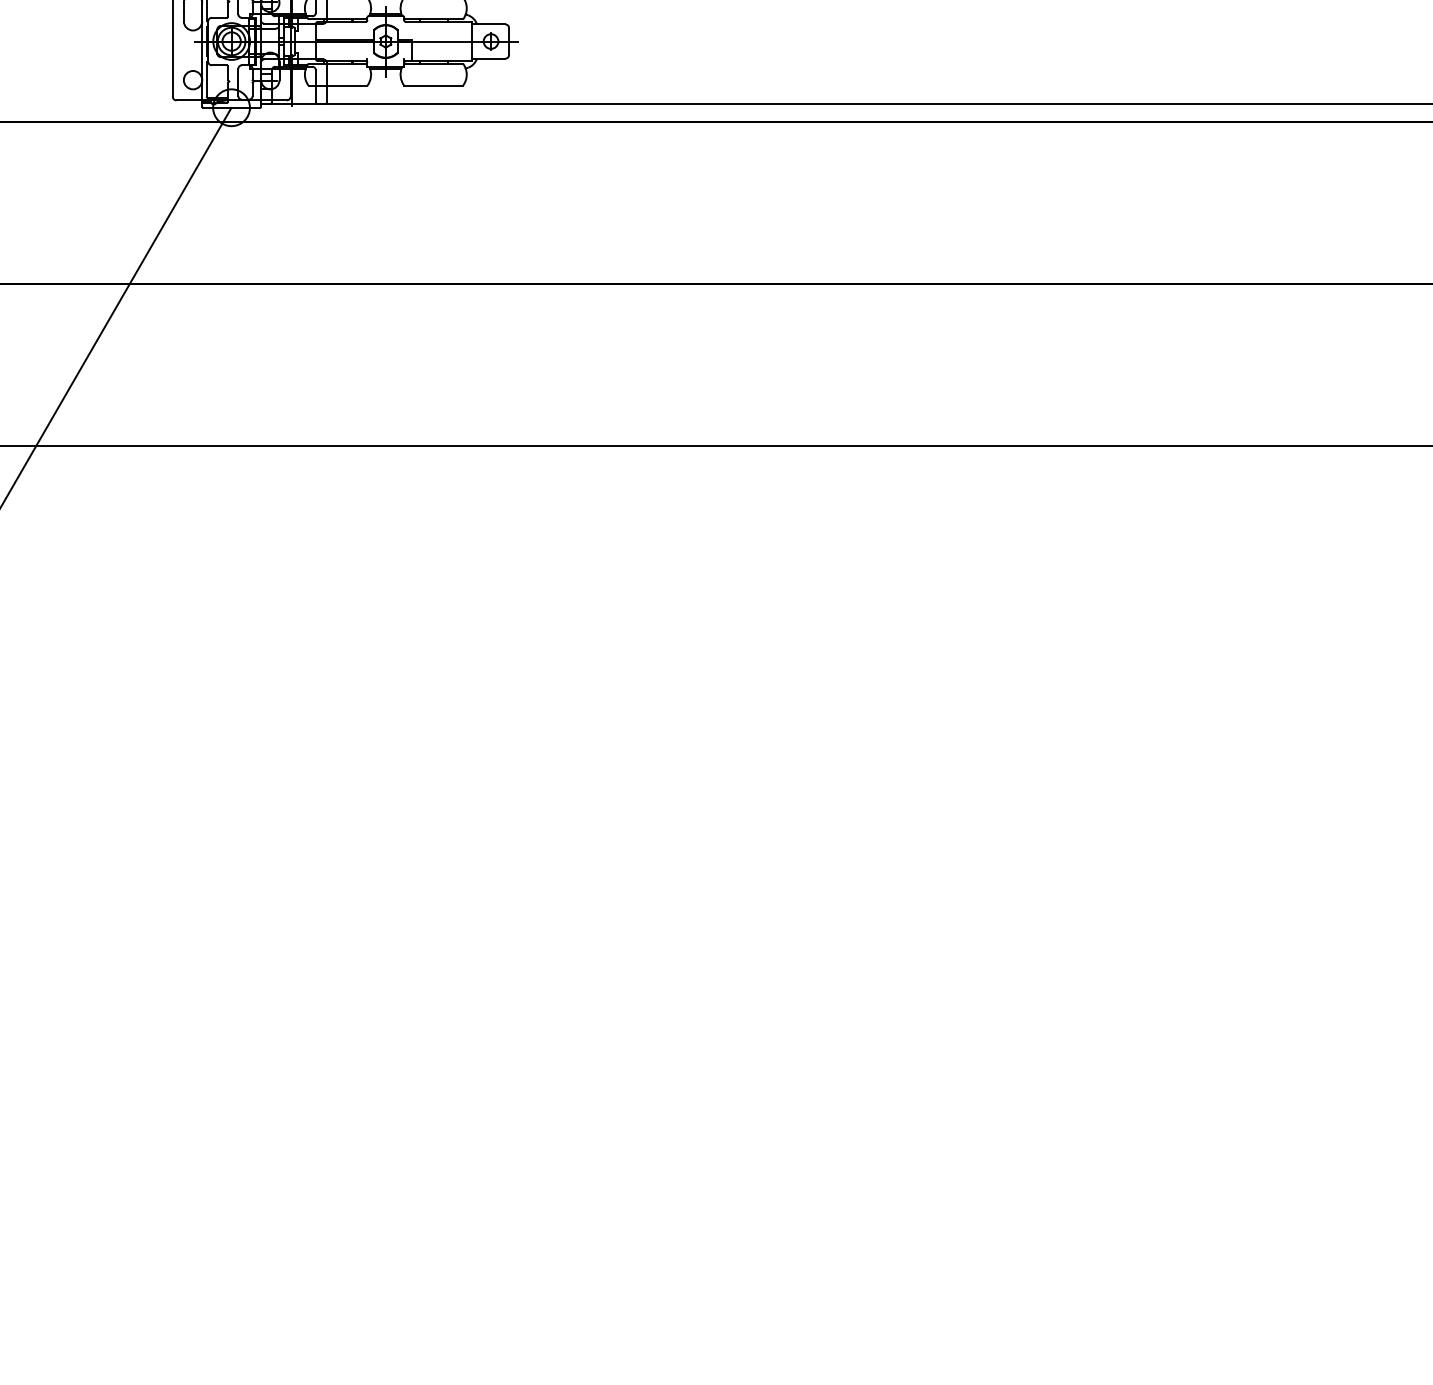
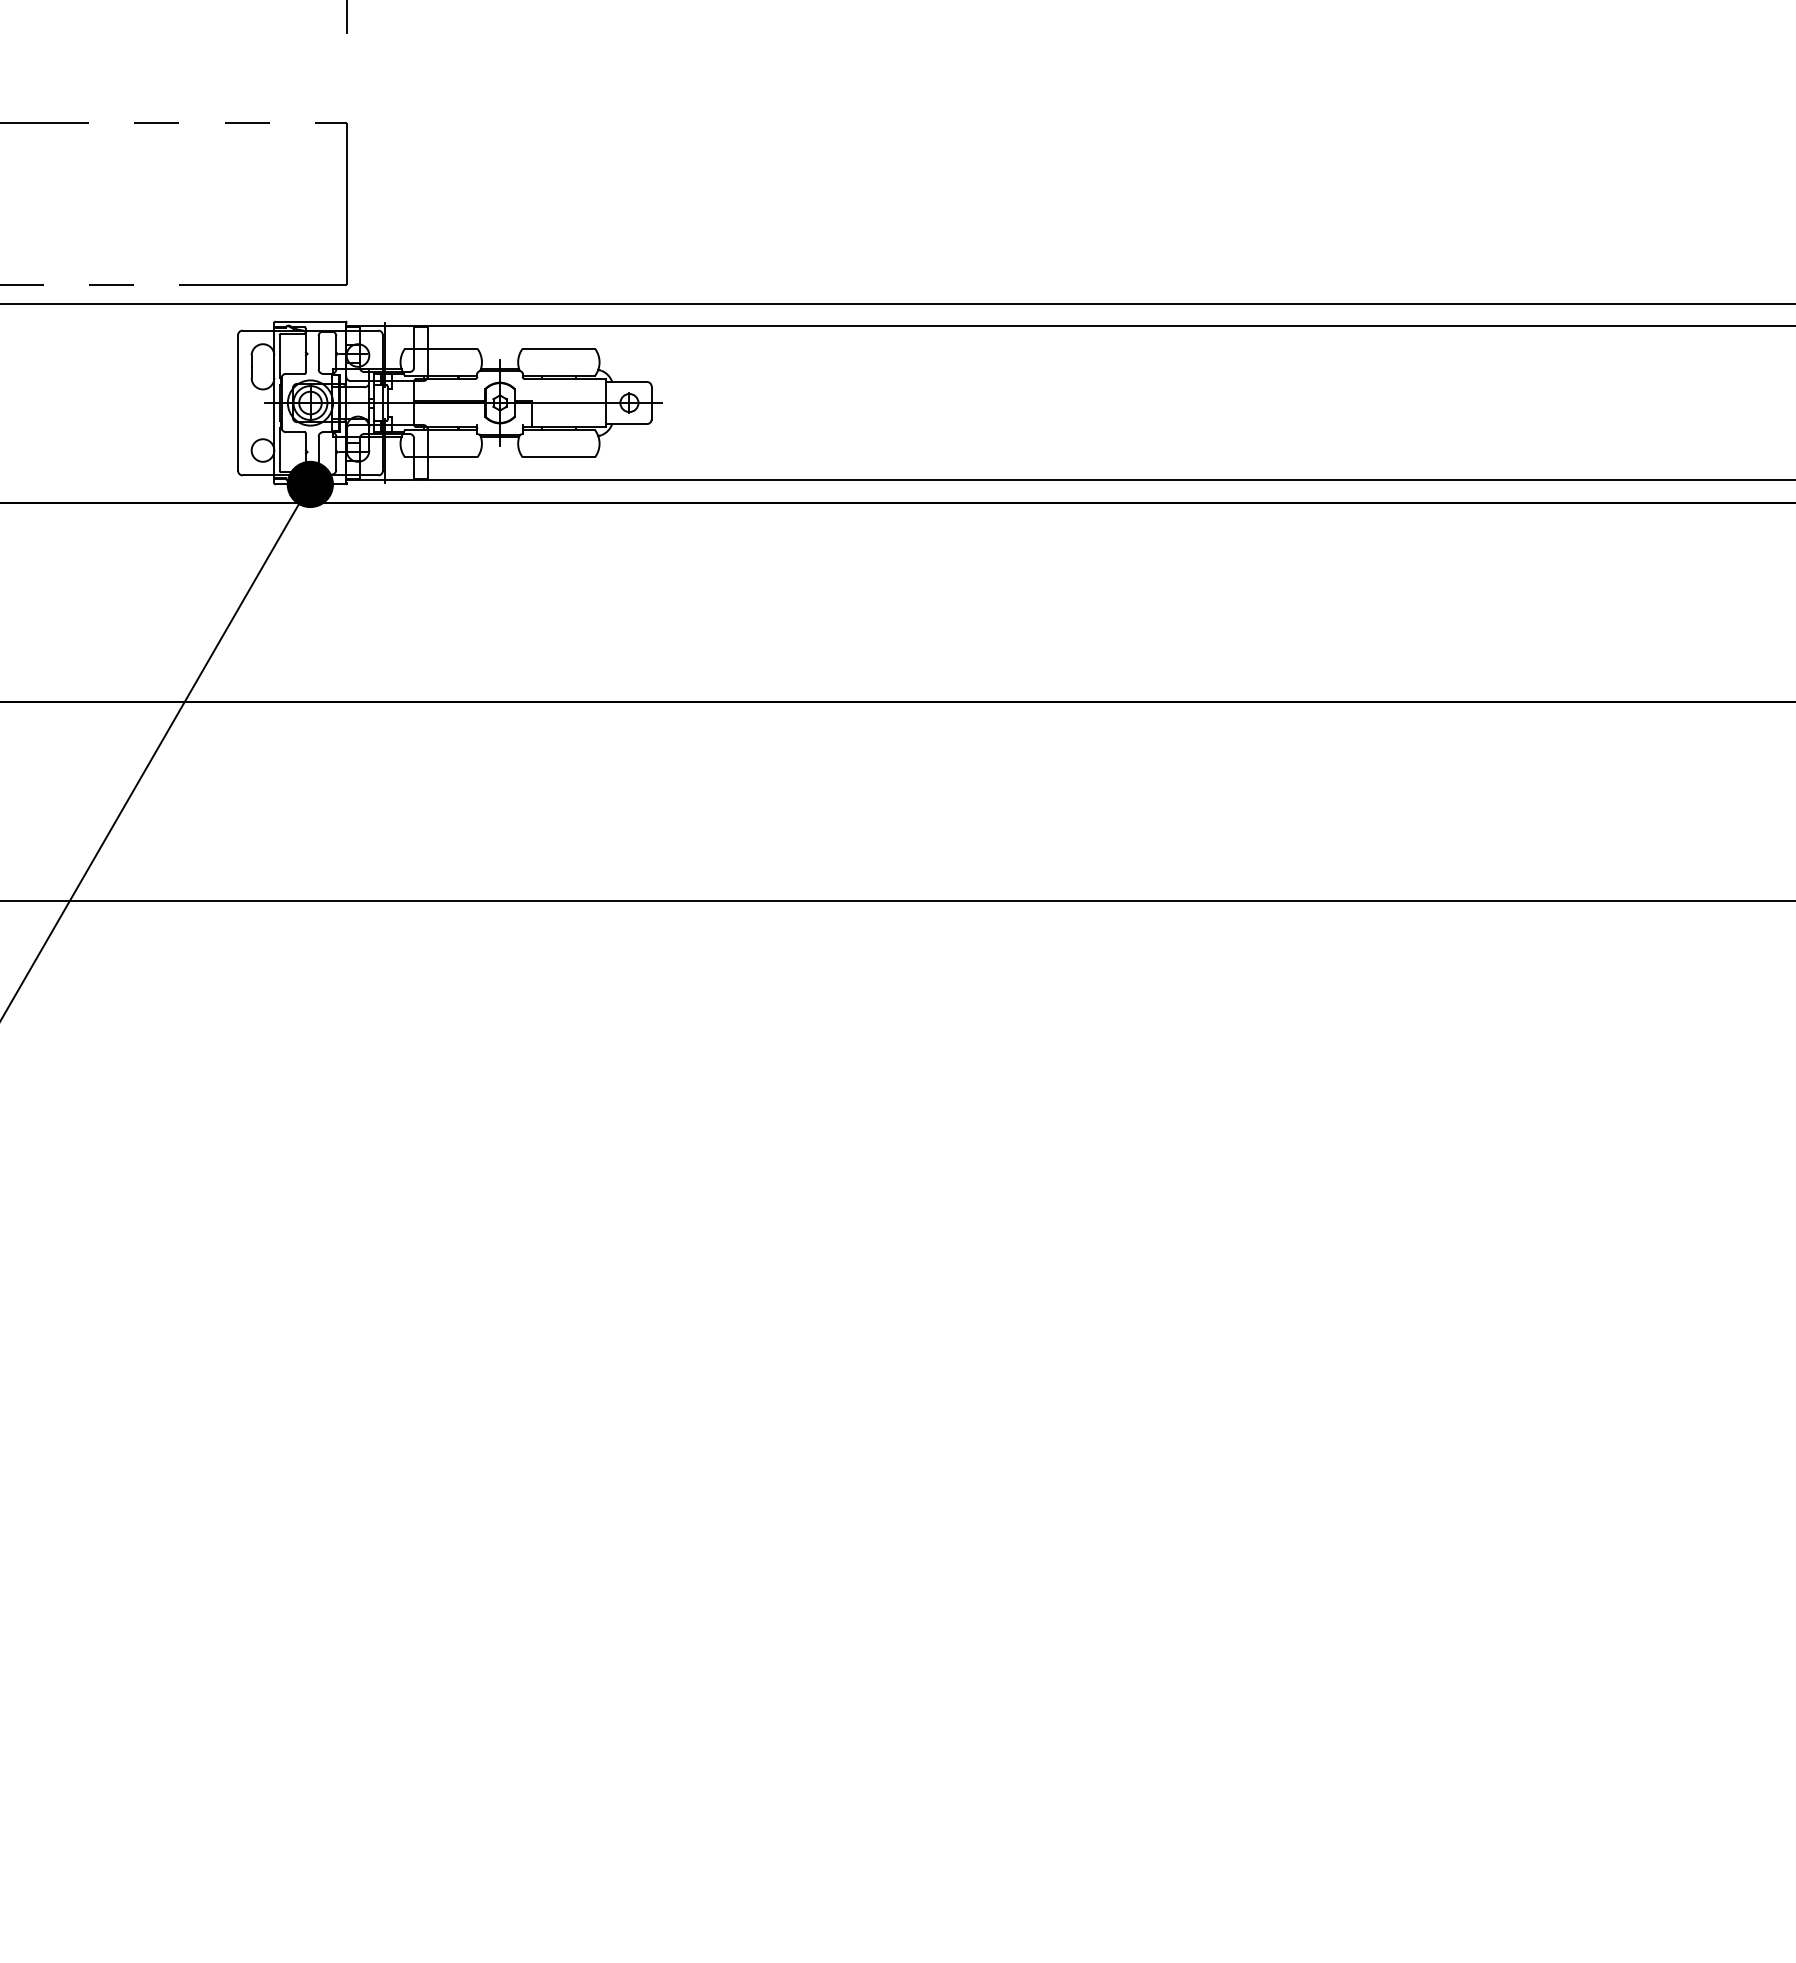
fill: (230, 107) -> (309, 484), added

